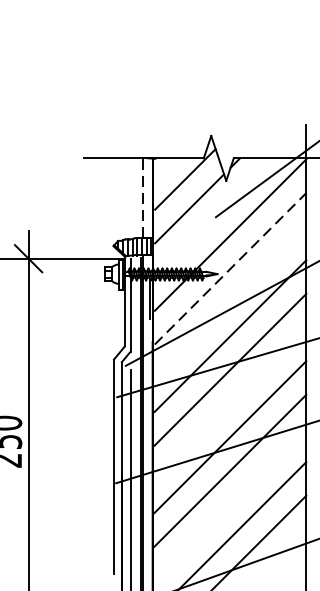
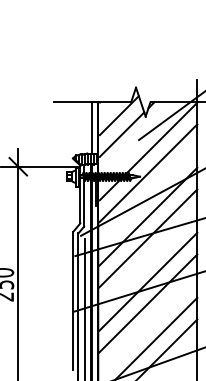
line: (143, 197) -> (92, 127), dashed -> solid
line: (230, 267) -> (148, 172), dashed -> solid

